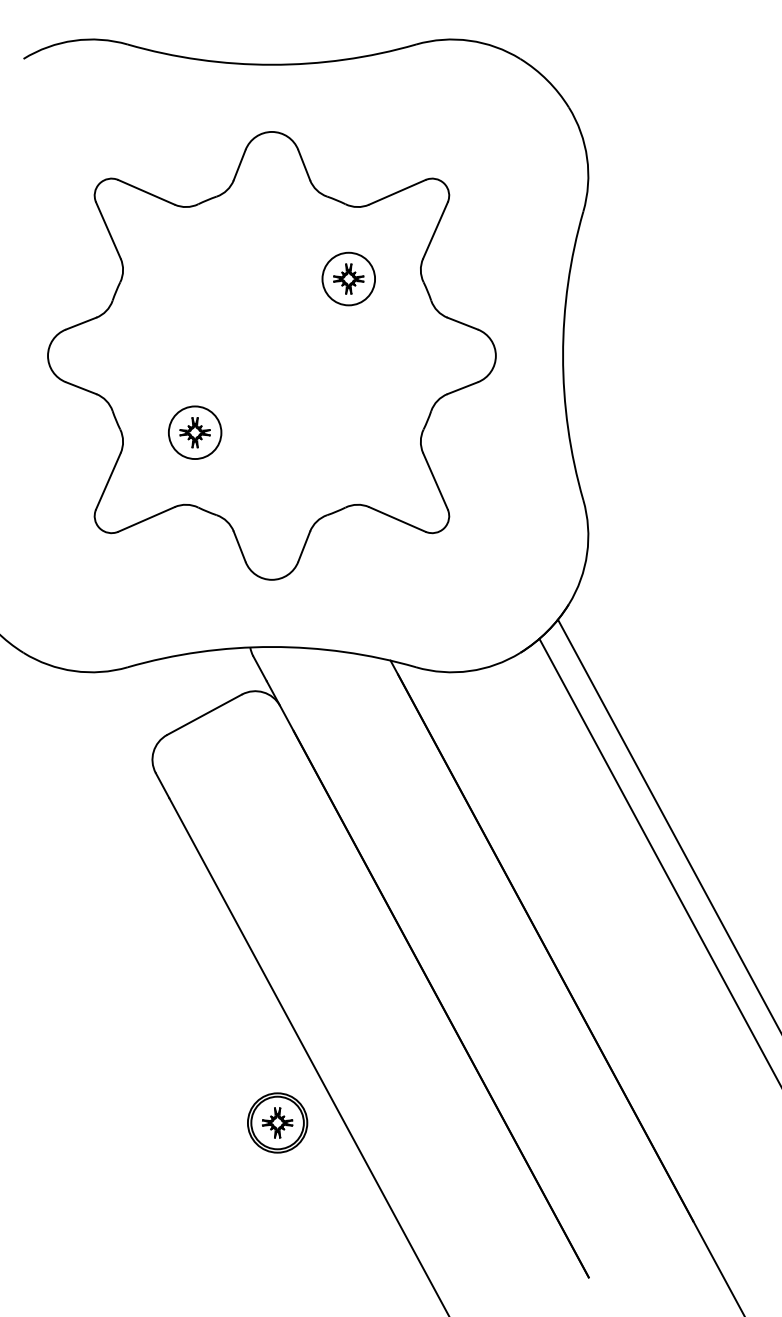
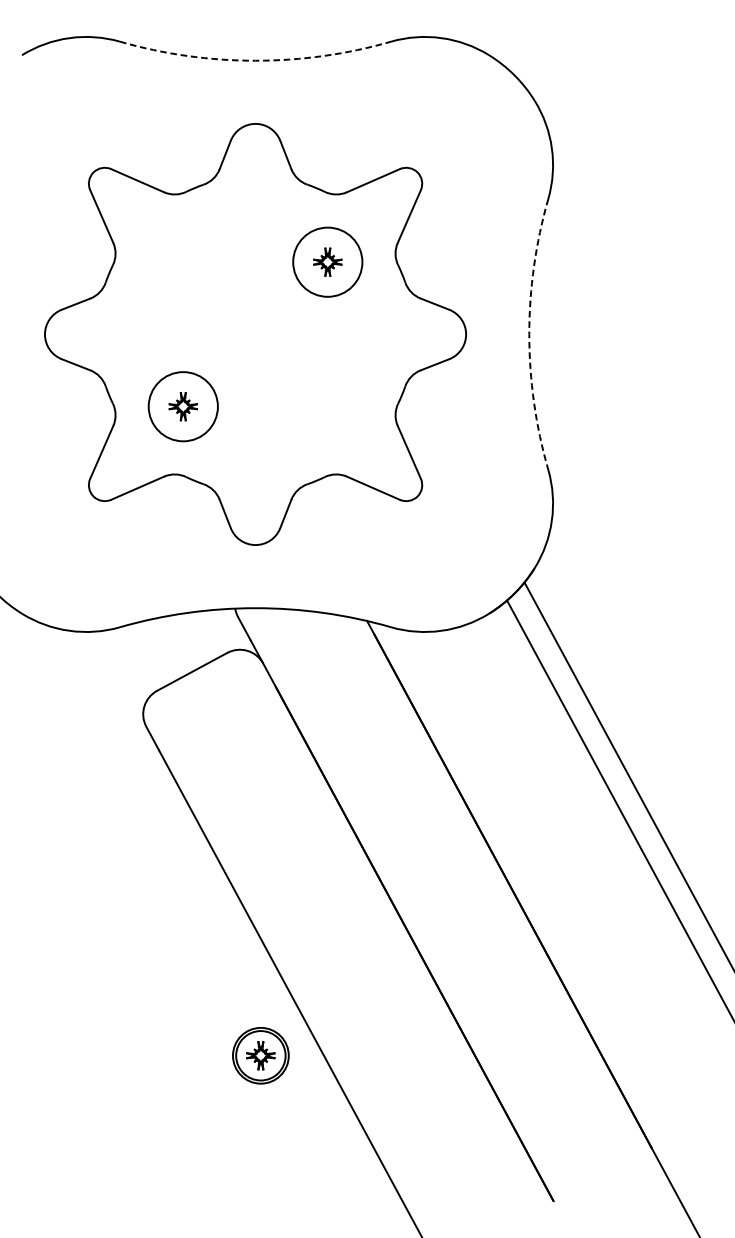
arc: (271, 64) -> (255, 60), solid -> dashed
circle: (348, 278) -> (327, 261), size x1.4
arc: (563, 355) -> (529, 334), solid -> dashed
circle: (194, 432) -> (182, 406), size x1.4

